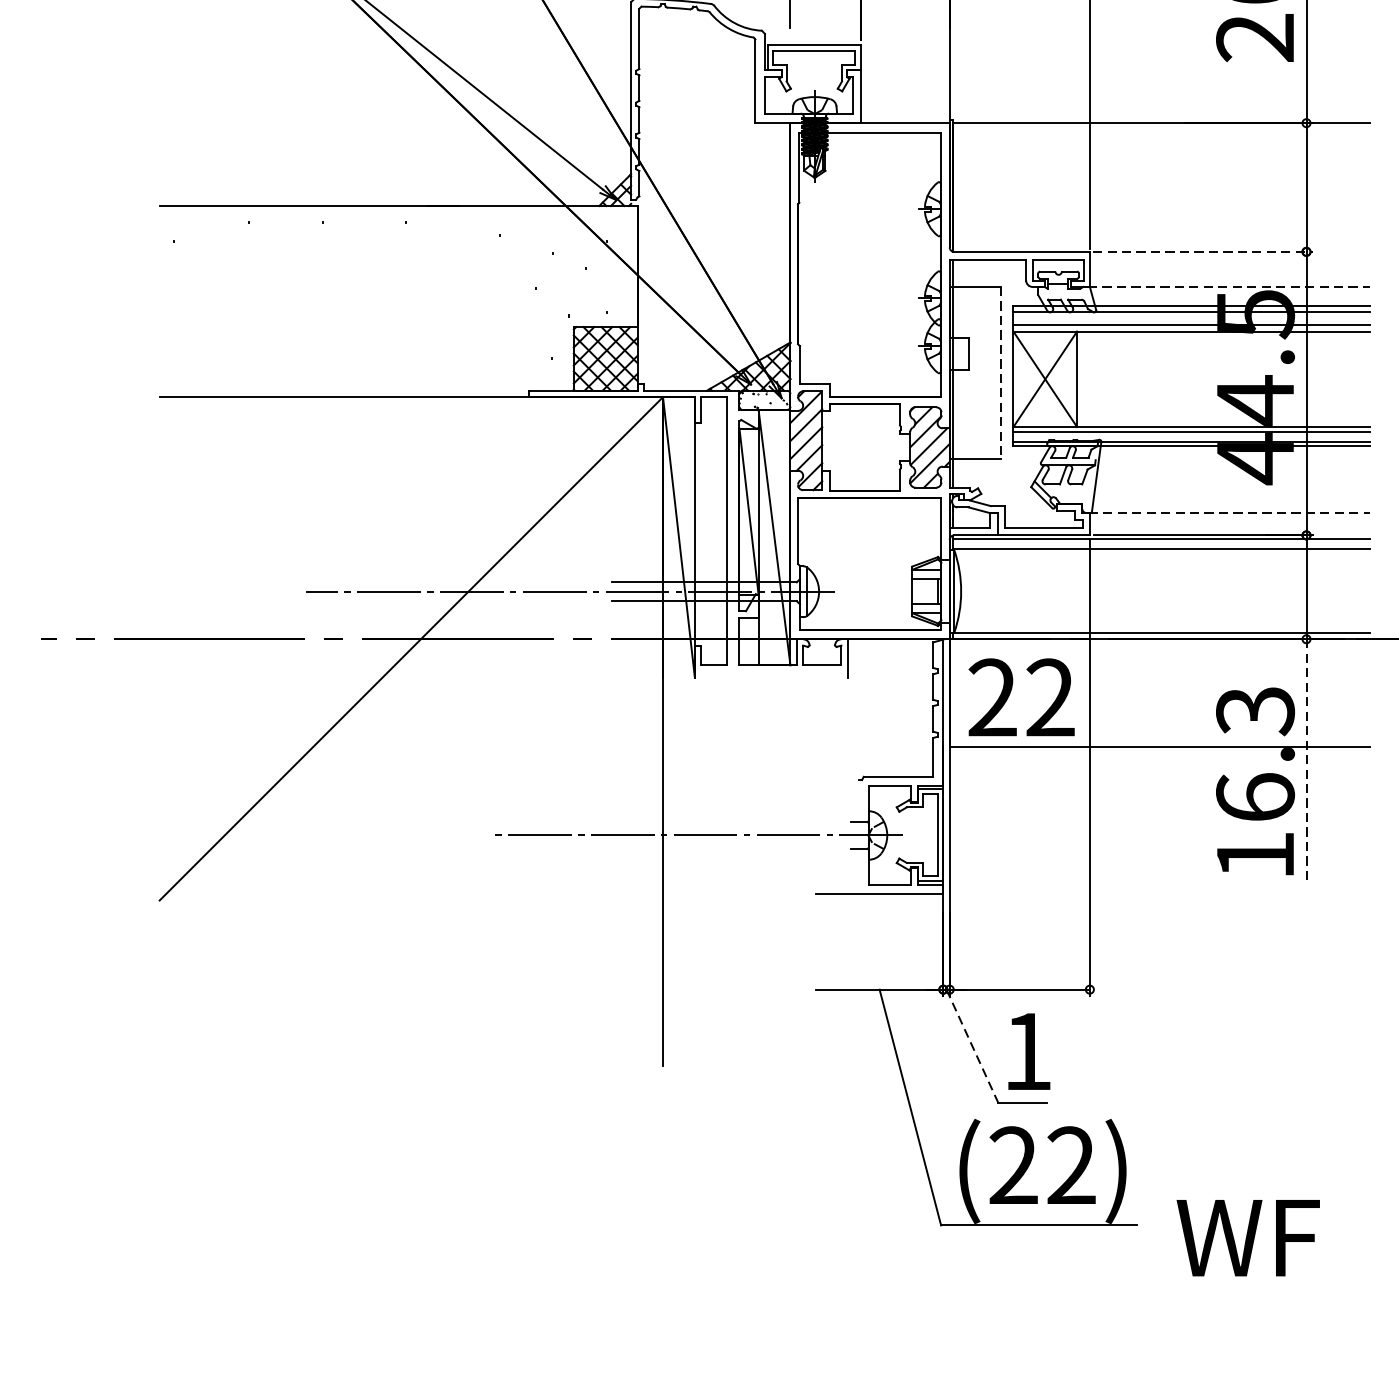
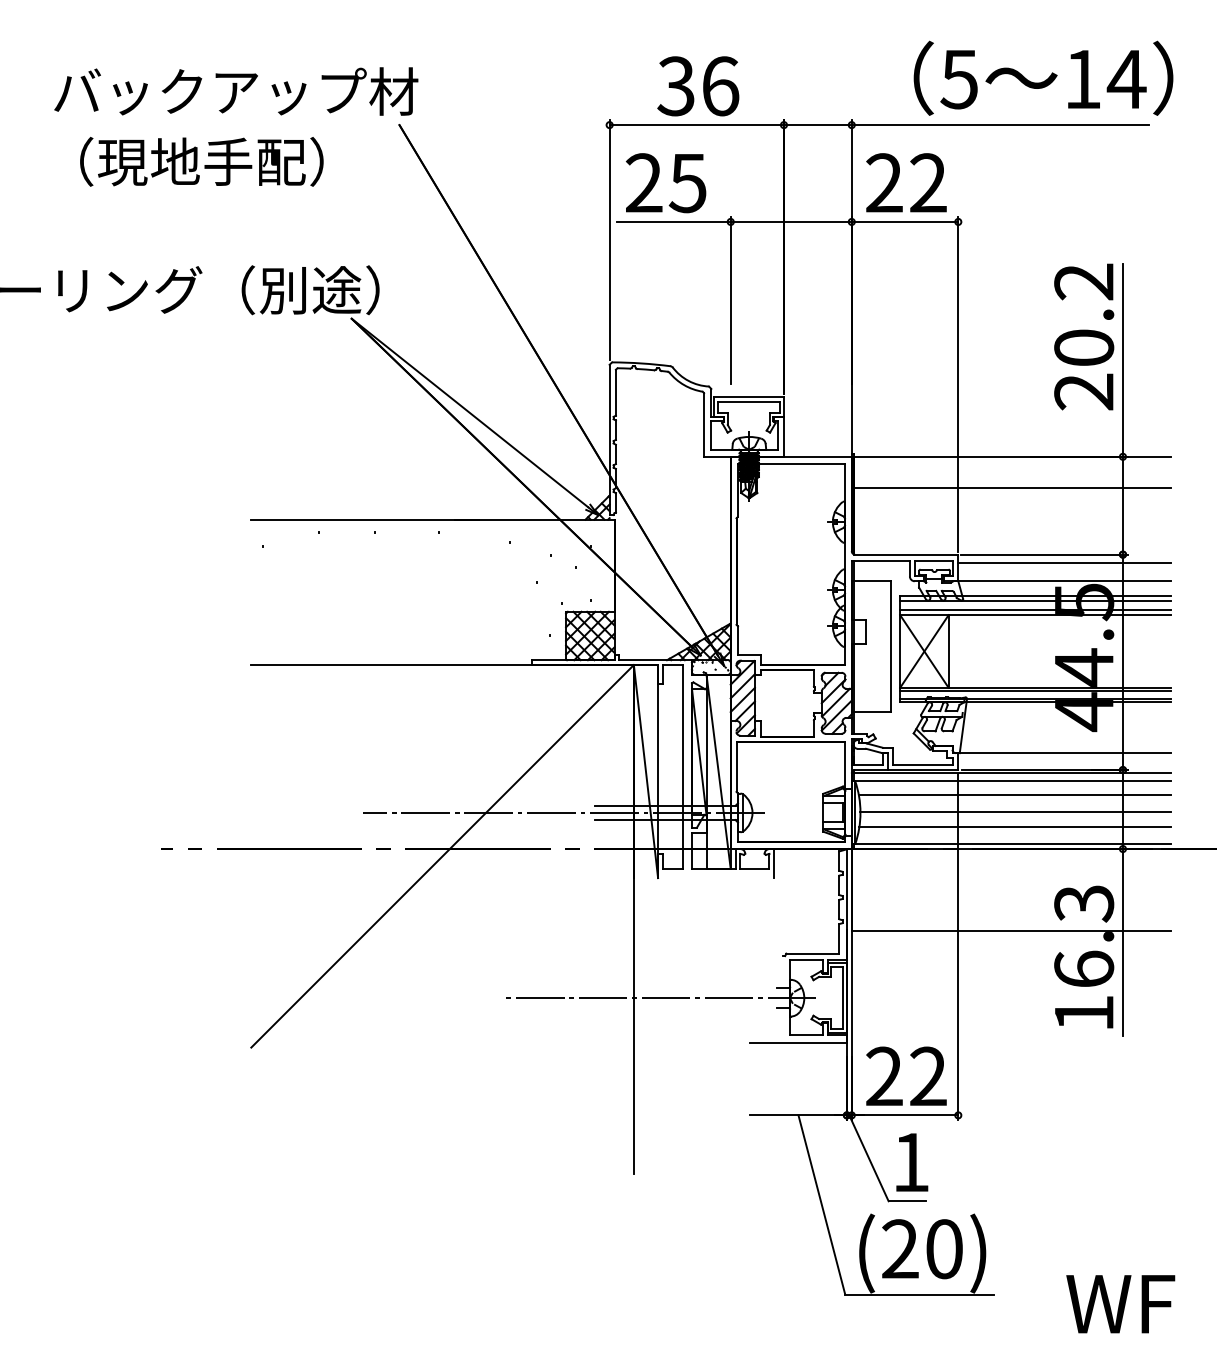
line: (1161, 164) -> (1012, 488), added
line: (1203, 251) -> (1044, 554), dashed -> solid
line: (1229, 263) -> (1064, 563), added
line: (1229, 287) -> (1064, 581), dashed -> solid
line: (1000, 374) -> (890, 647), dashed -> solid
line: (1229, 513) -> (1064, 753), dashed -> solid
line: (1163, 568) -> (1014, 795), added
line: (1165, 591) -> (1015, 812), added
line: (1165, 609) -> (1015, 826), added
text: (1021, 696) -> (906, 1075), moved
line: (1305, 762) -> (1122, 942), dashed -> solid
line: (973, 1046) -> (869, 1158), dashed -> solid
text: (1071, 1166) -> (944, 1249), (22) -> (20)
text: (1248, 1238) -> (1120, 1304), moved

